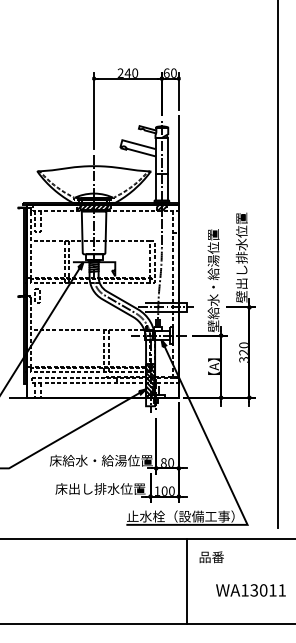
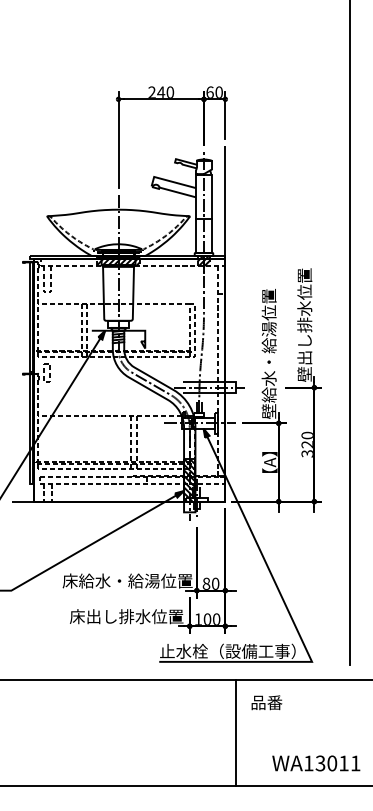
text: (250, 590) -> (315, 763), moved

